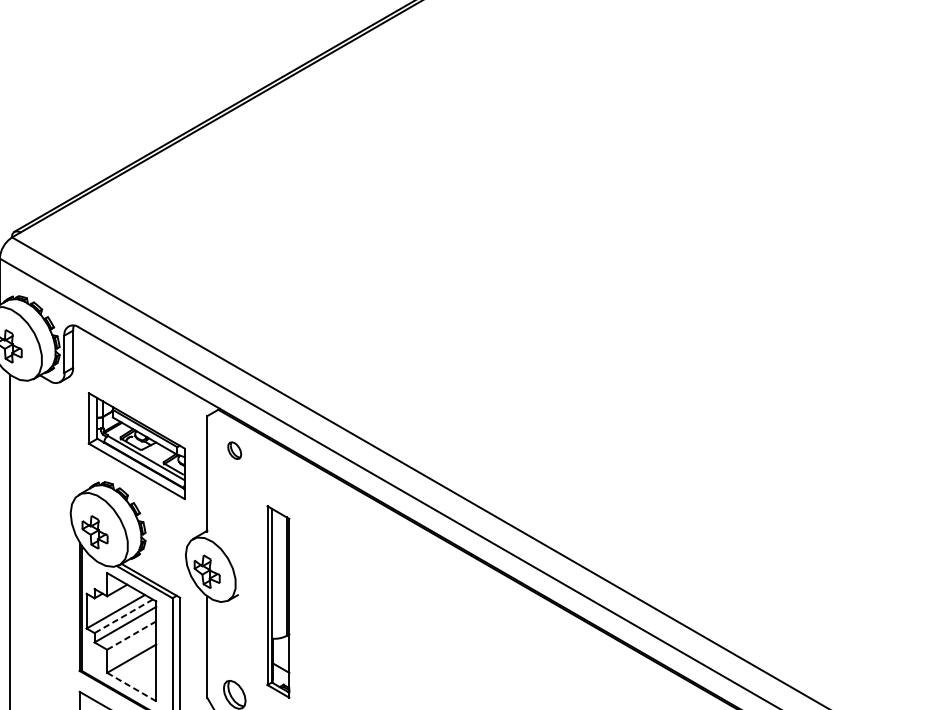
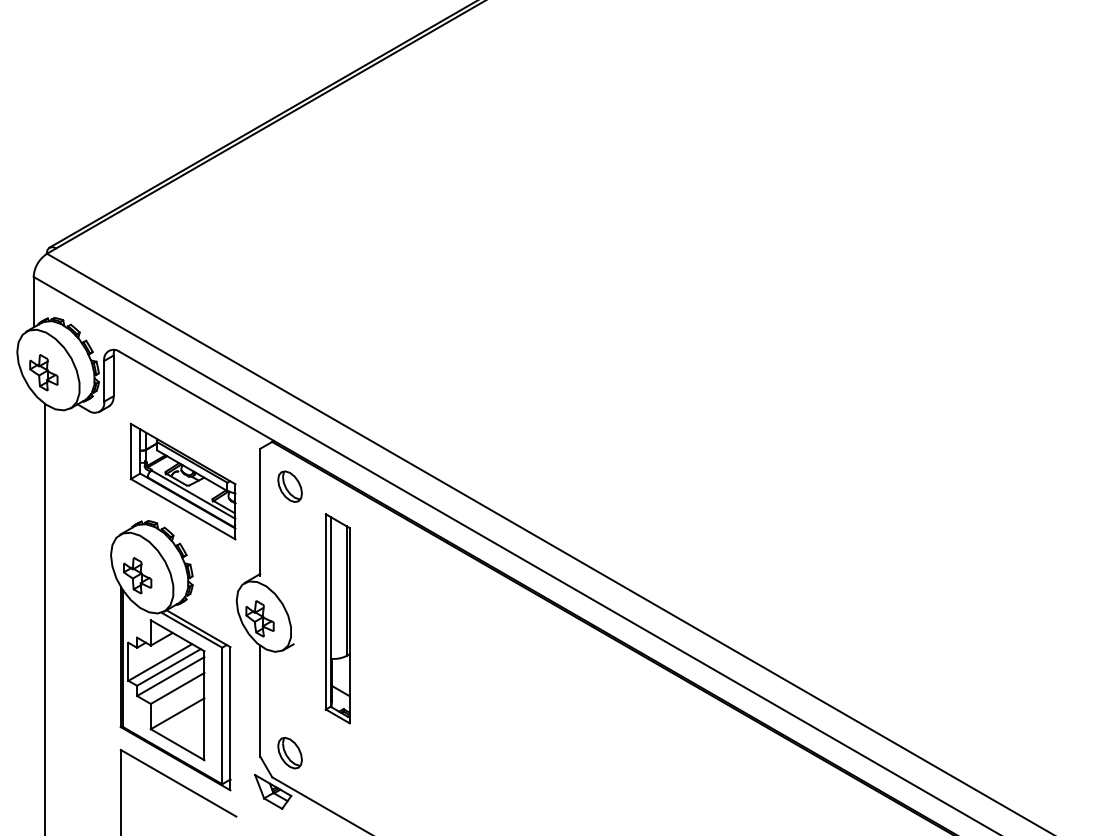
part: (234, 450) -> (289, 486), size x1.67
part: (278, 601) -> (337, 618), moved
line: (123, 616) -> (168, 667), dashed -> solid
line: (131, 635) -> (177, 688), dashed -> solid
line: (131, 686) -> (177, 744), dashed -> solid

